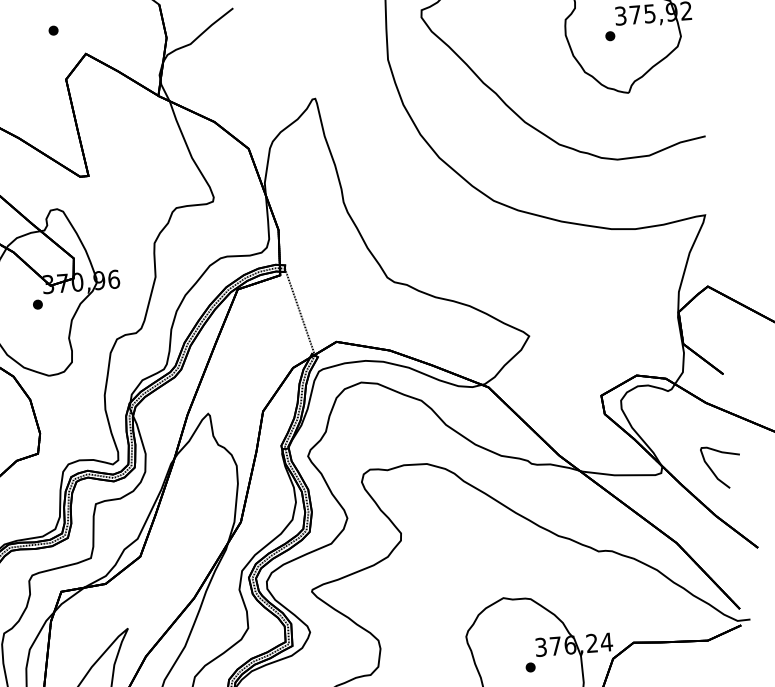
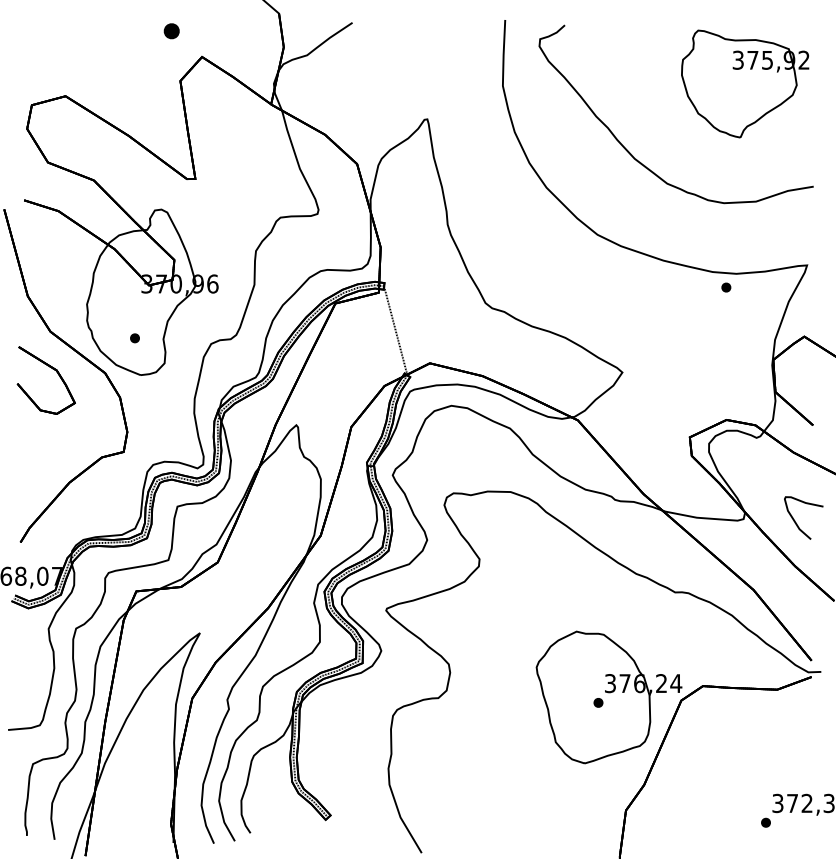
part: (53, 30) -> (171, 31), size x1.6
part: (610, 36) -> (726, 287), moved
part: (37, 304) -> (134, 338), moved

